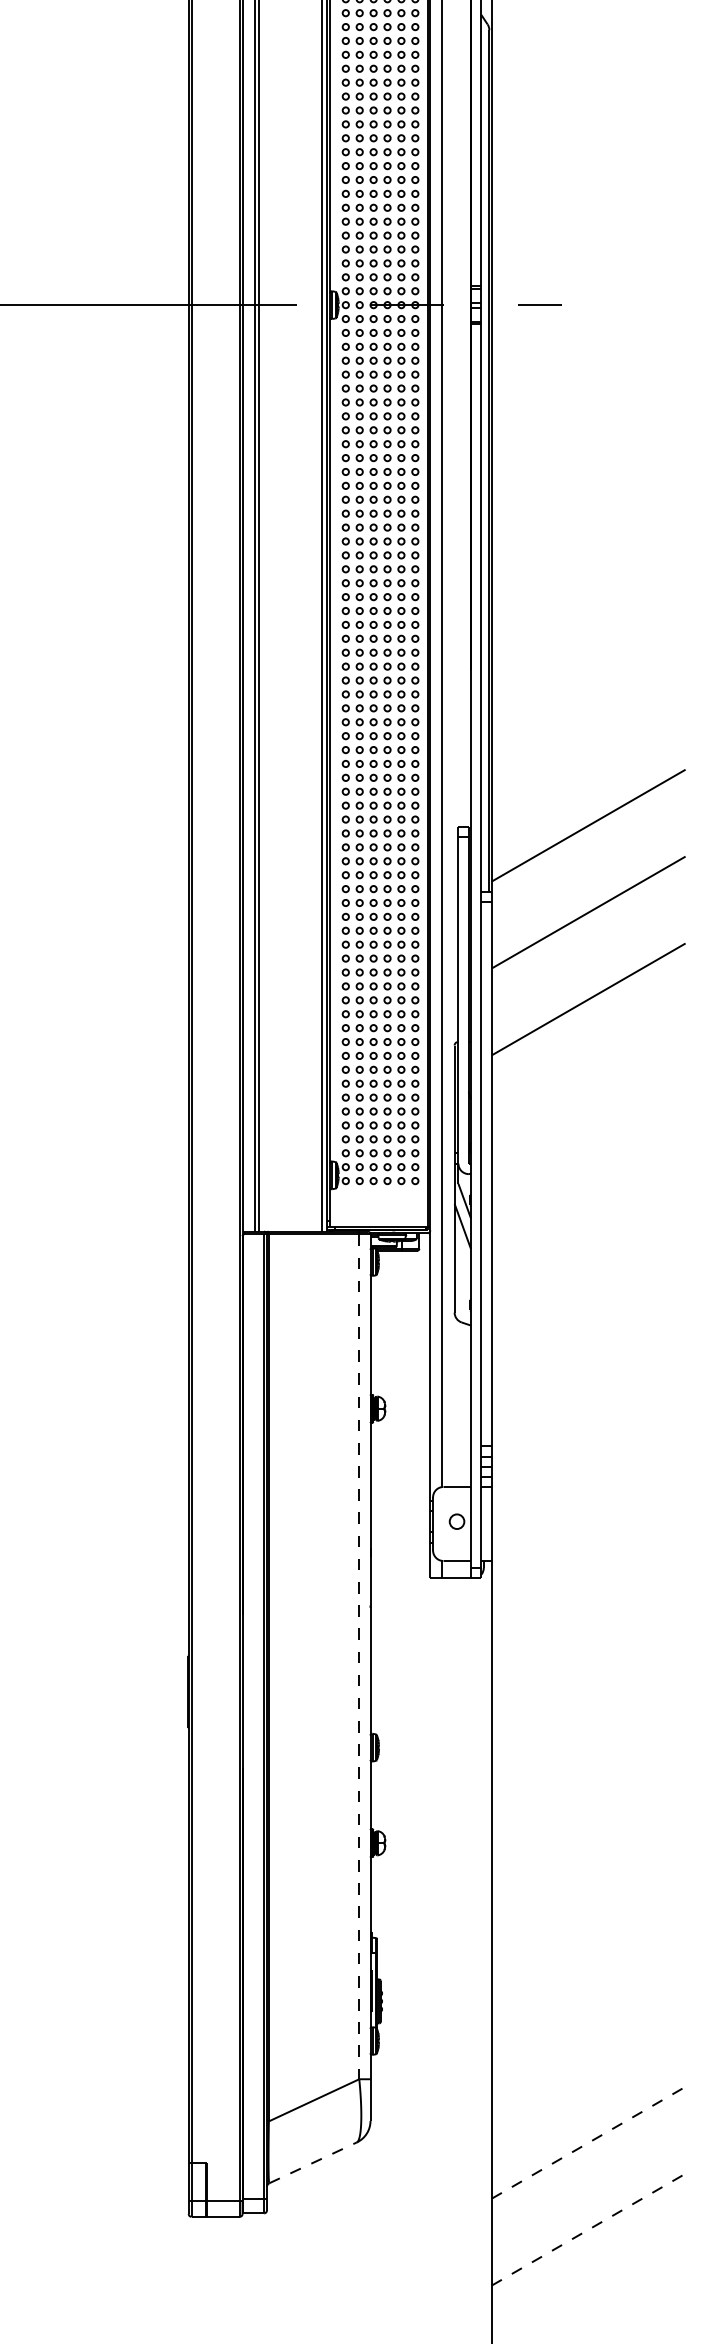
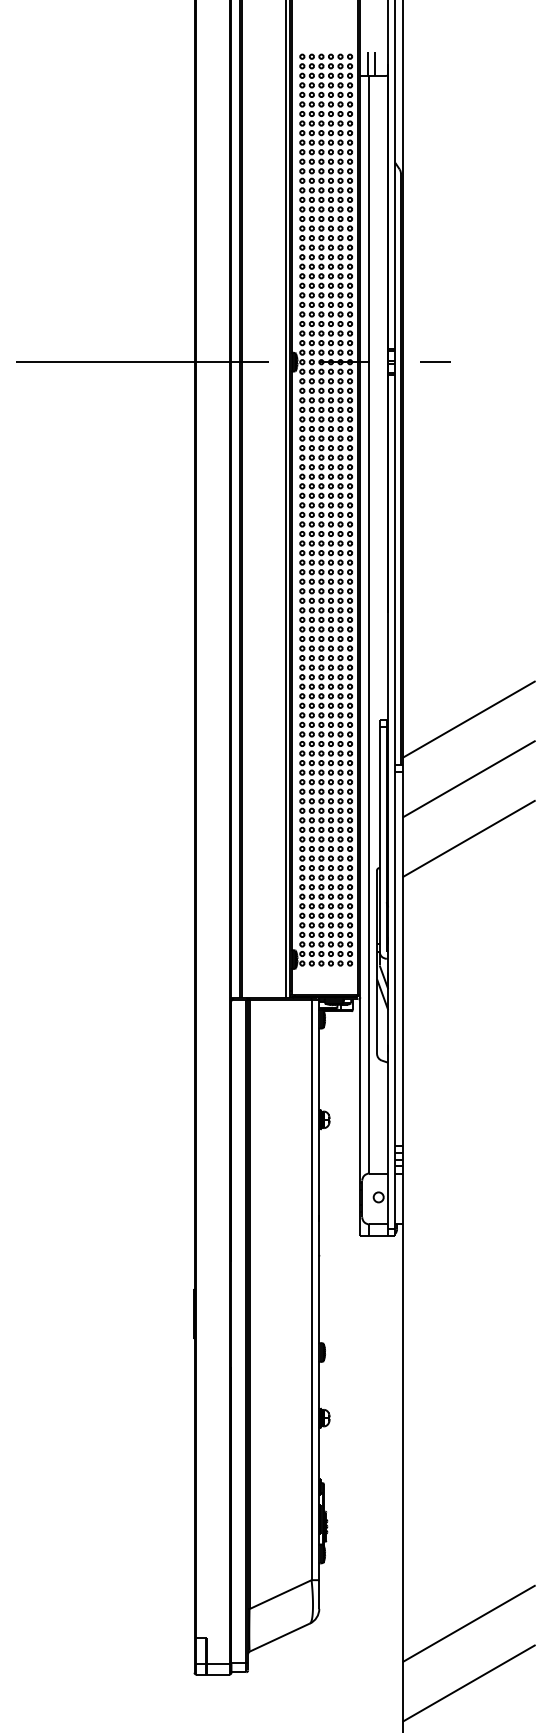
line: (359, 1657) -> (311, 1290), dashed -> solid
line: (589, 2142) -> (469, 1623), dashed -> solid
line: (313, 2162) -> (280, 1637), dashed -> solid
line: (589, 2229) -> (469, 1683), dashed -> solid

